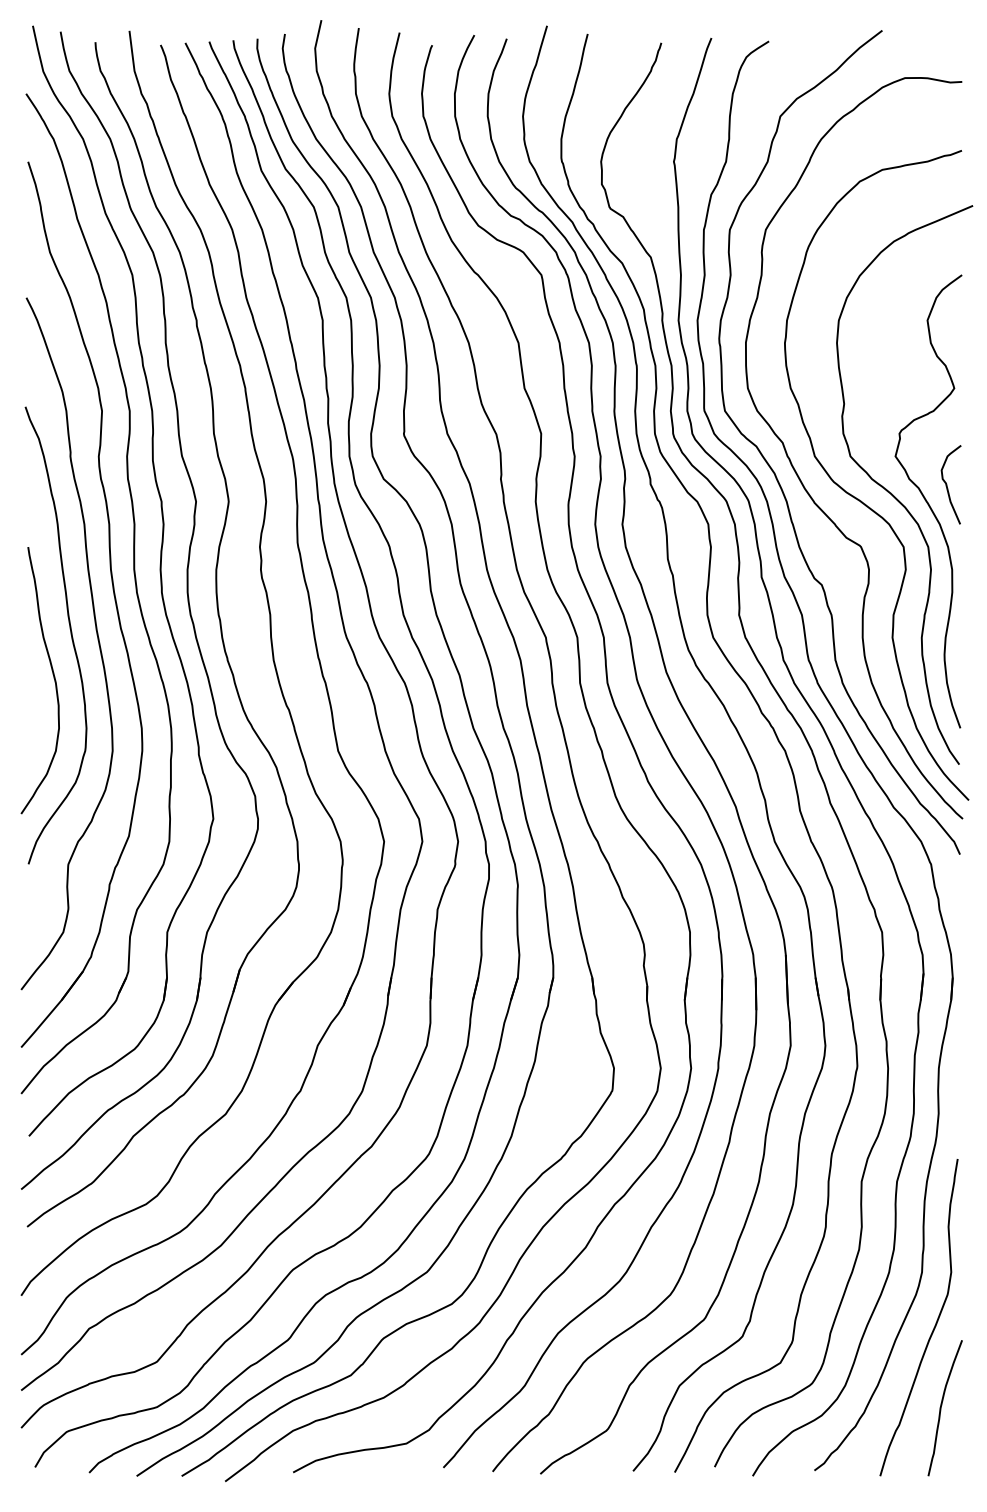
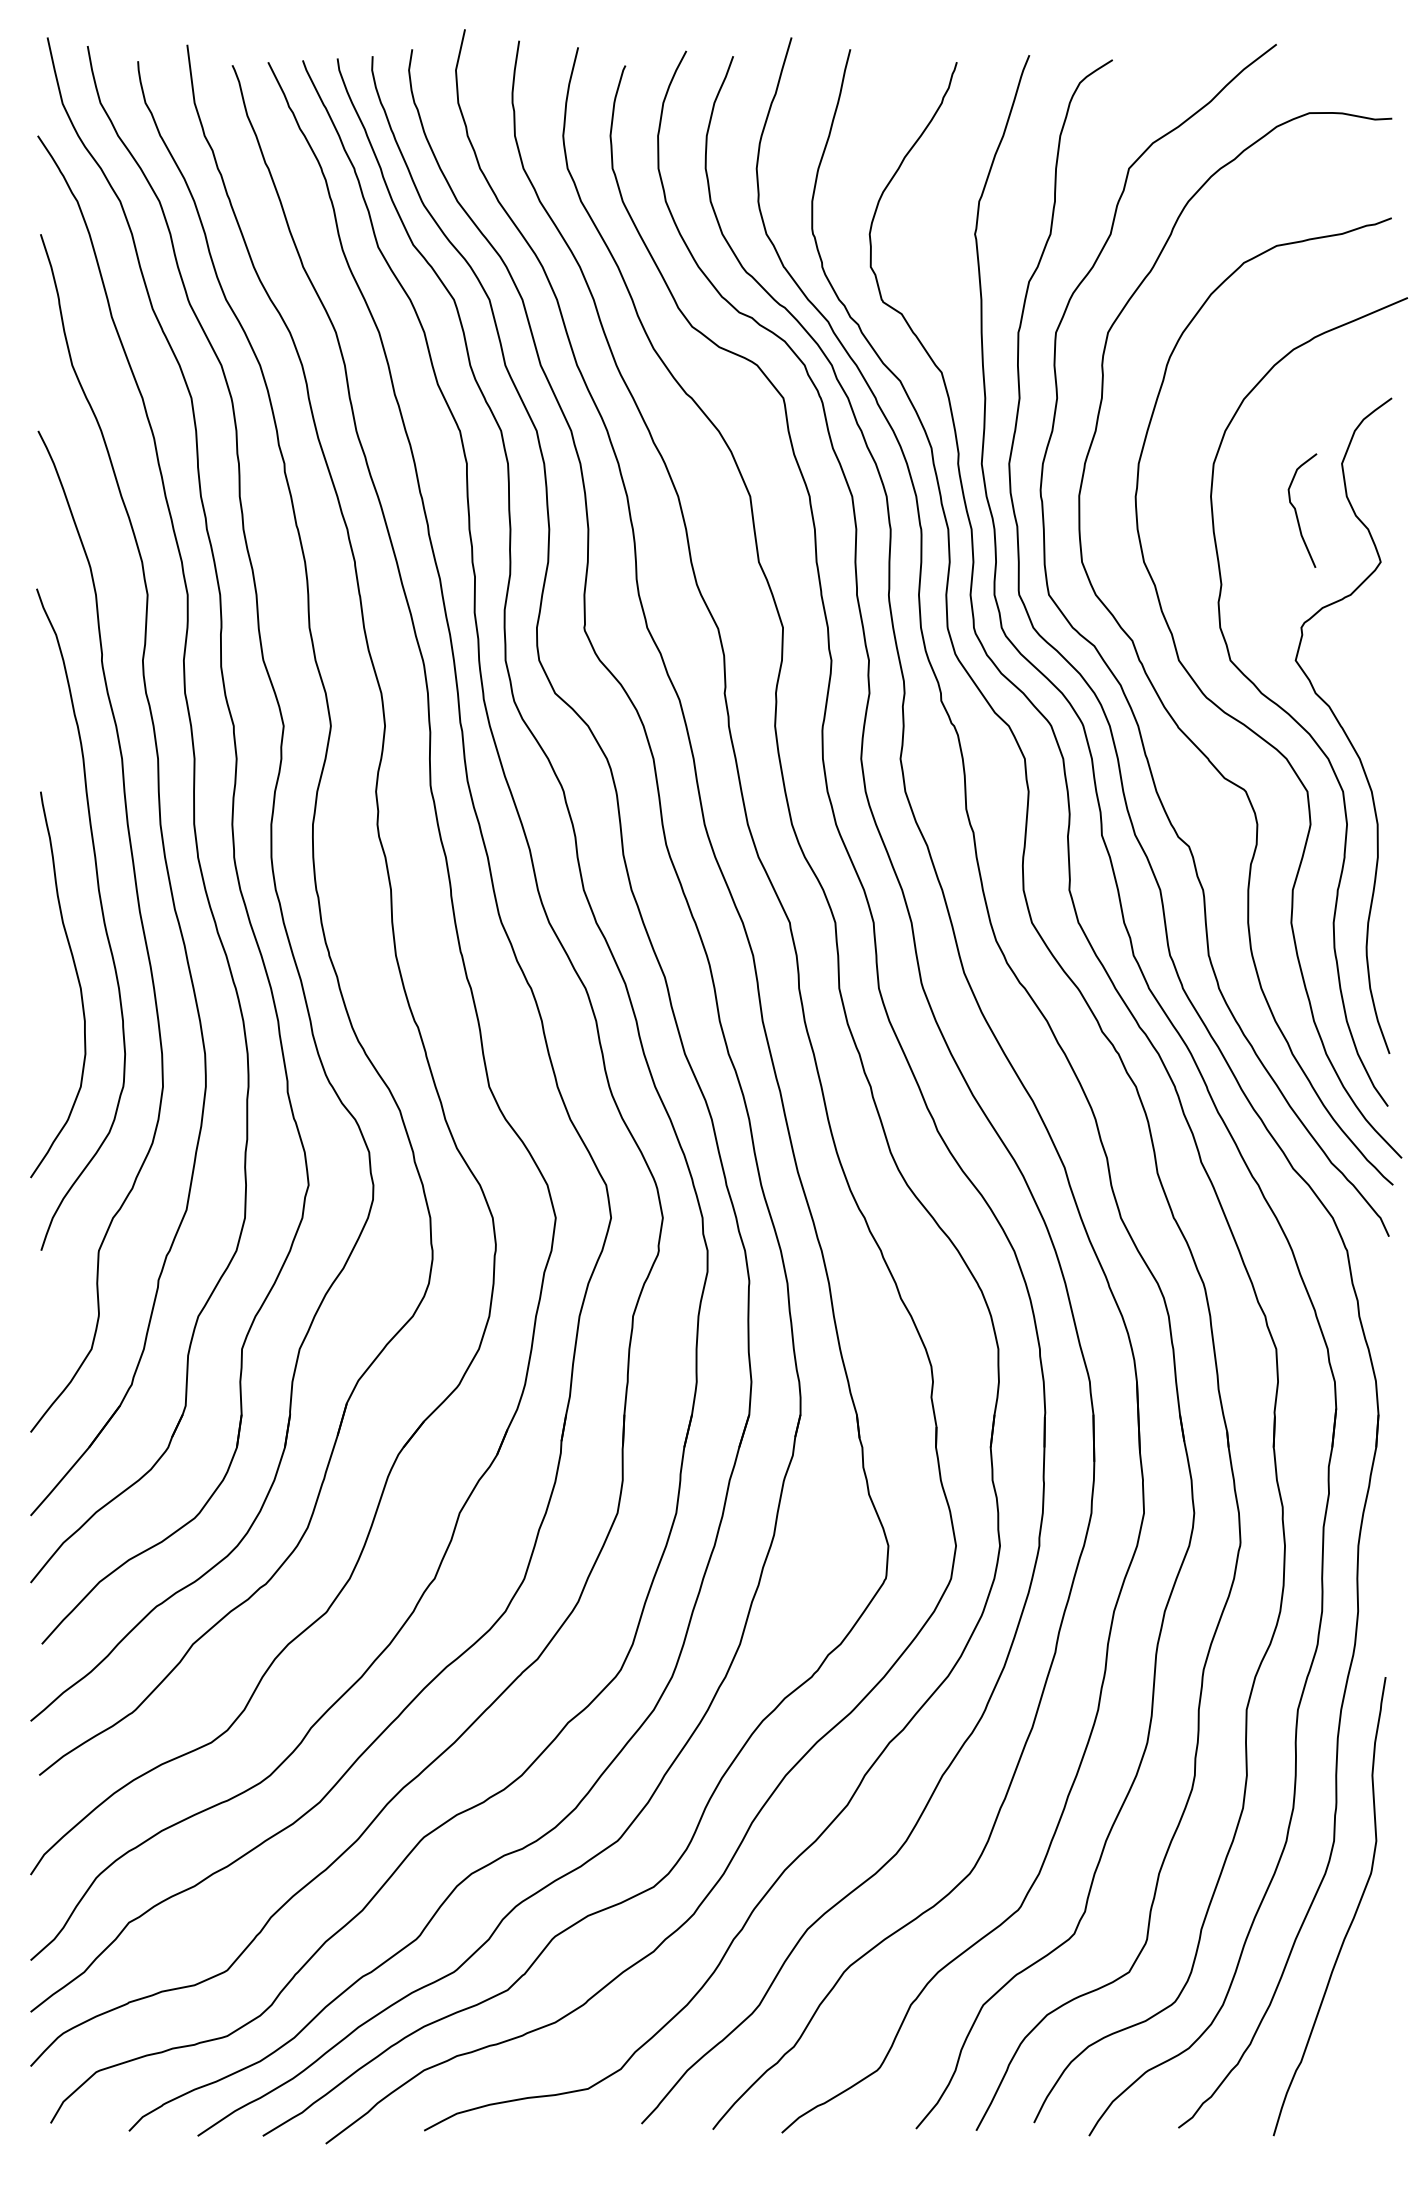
curve: (947, 484) -> (1297, 510), moved
curve: (941, 1408) -> (1362, 2038), removed

